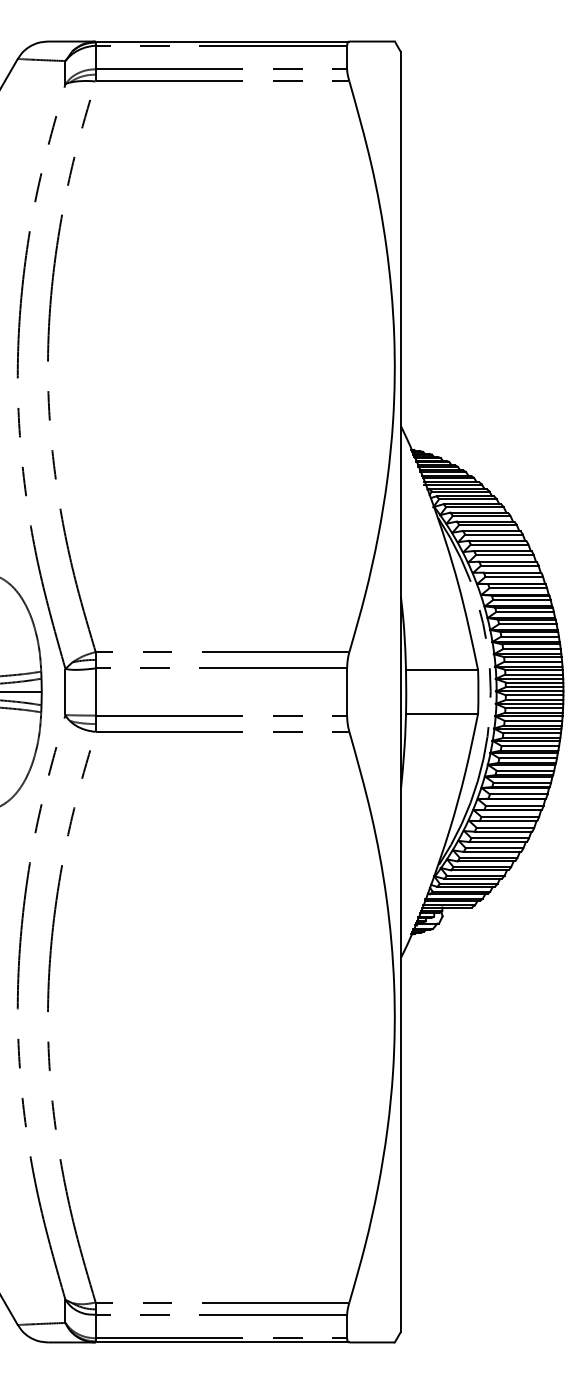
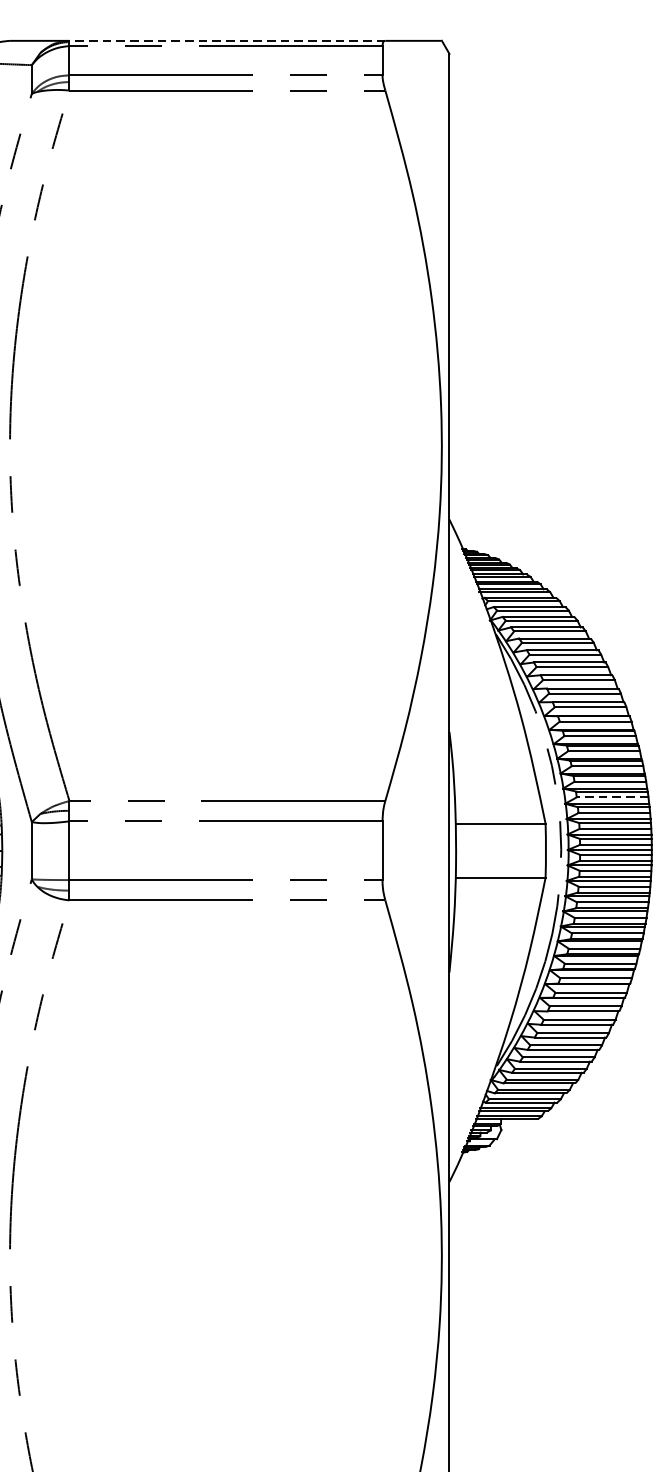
line: (222, 41) -> (227, 40), solid -> dashed
line: (531, 649) -> (612, 797), solid -> dashed

